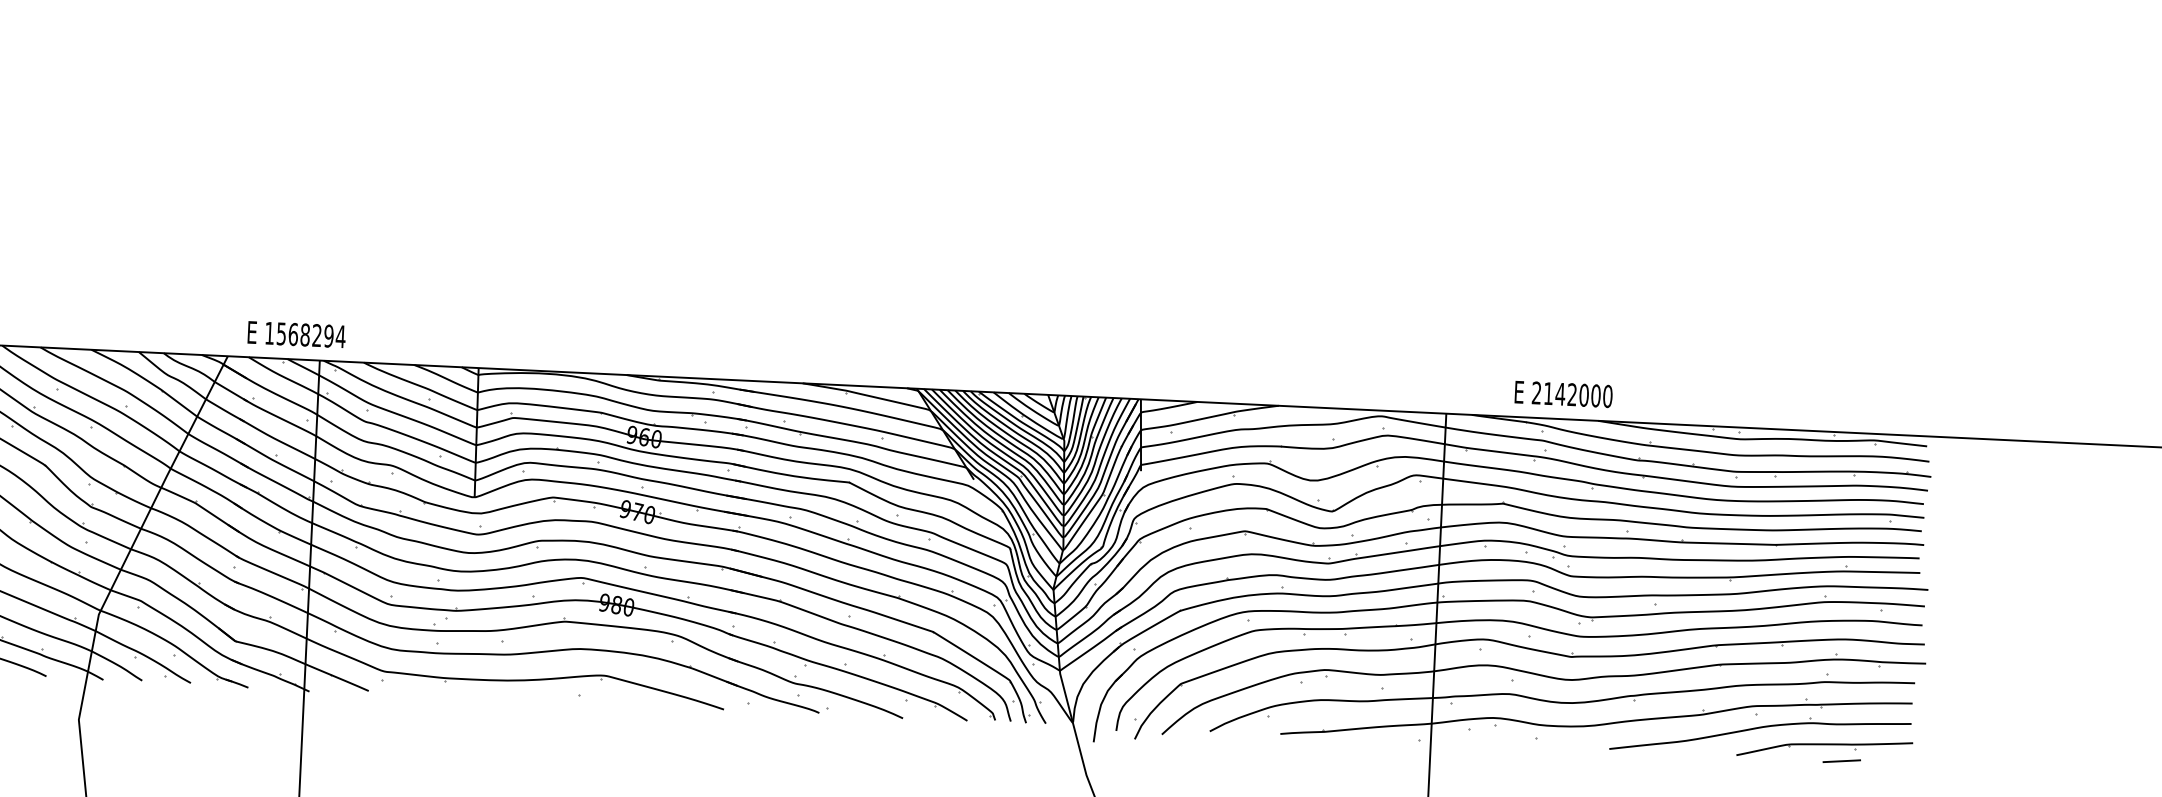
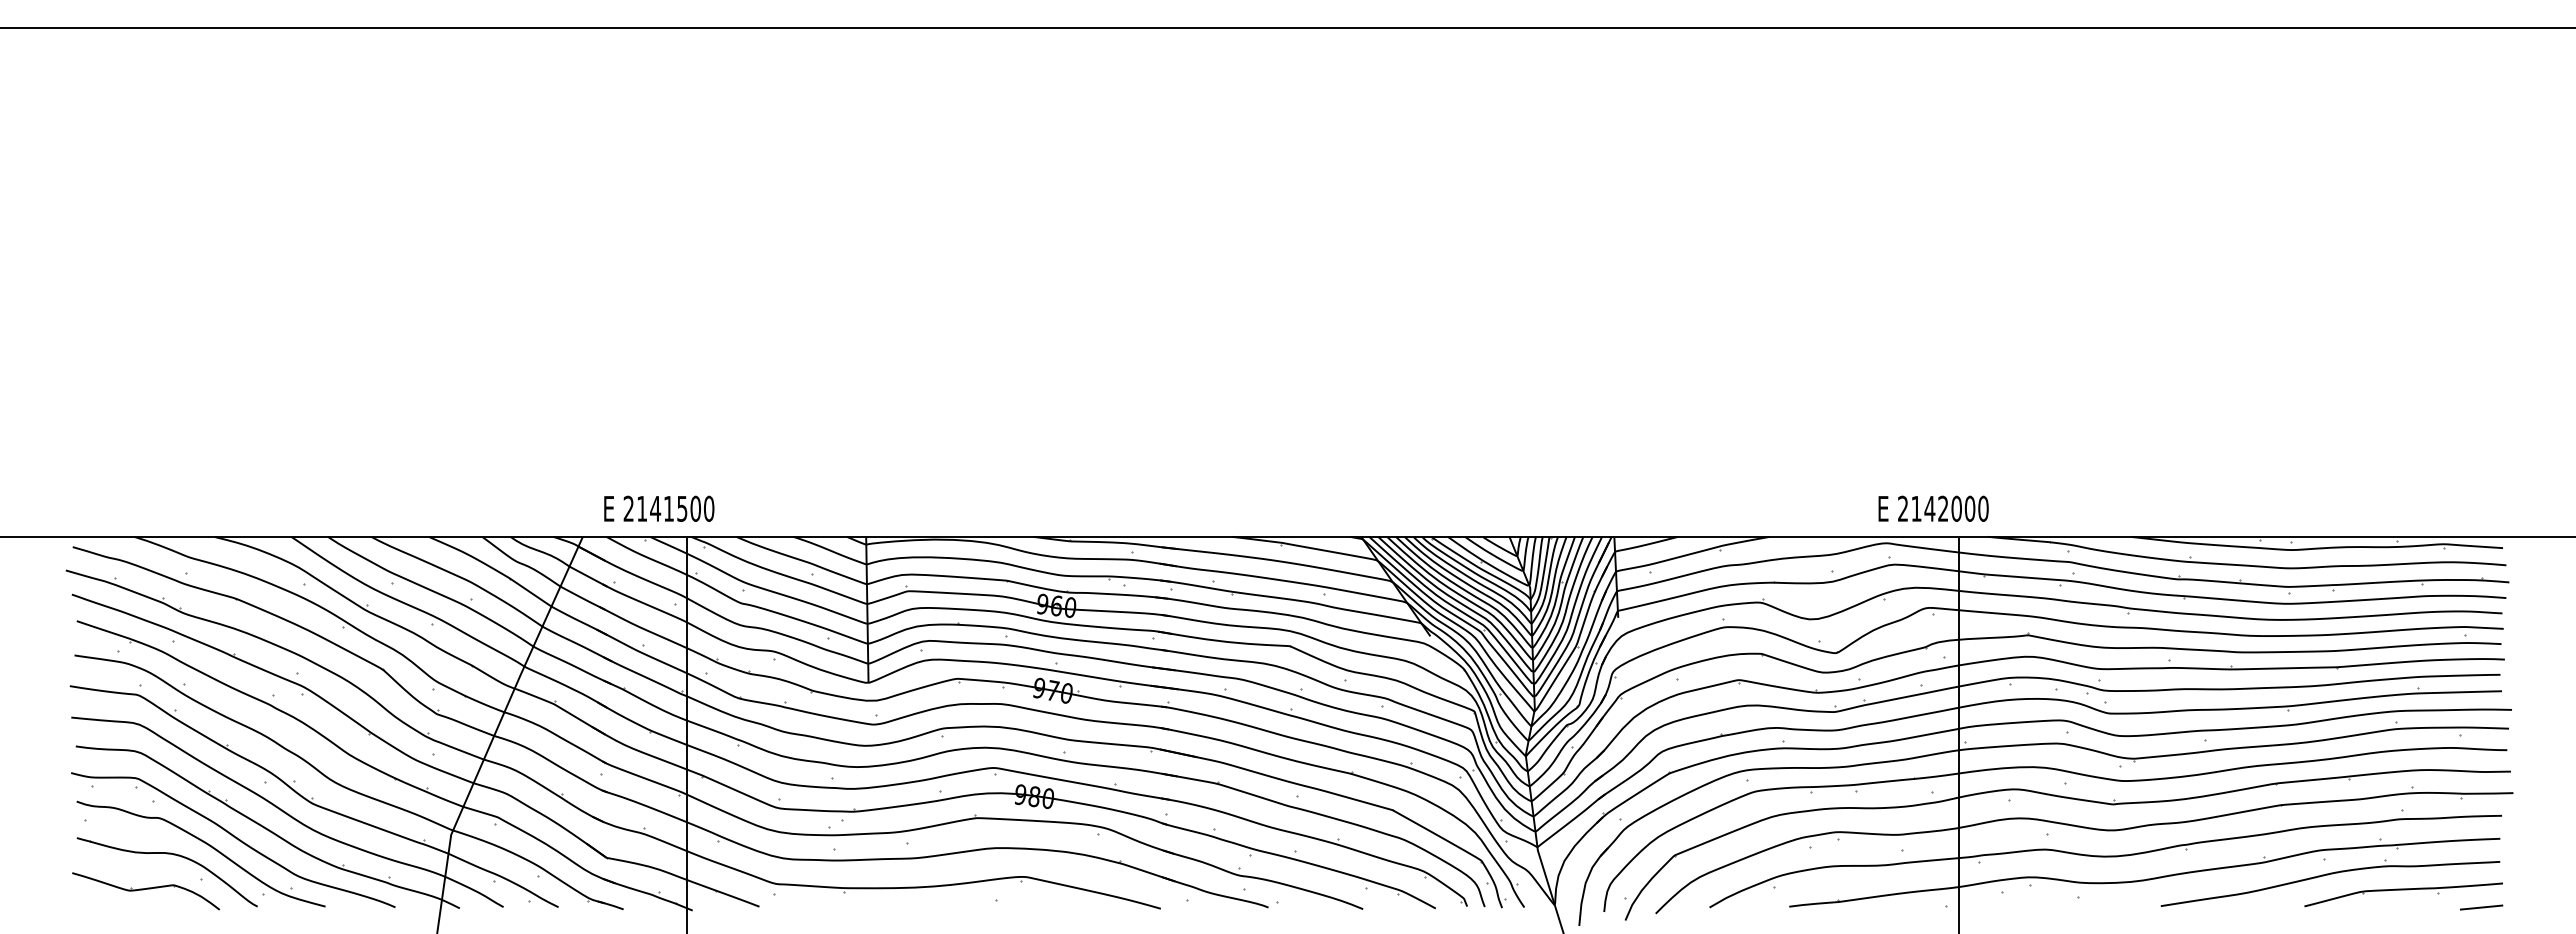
text: (304, 334) -> (668, 508), 1568294 -> 2141500
text: (1563, 394) -> (1933, 508), moved
line: (1841, 761) -> (2481, 907), moved

